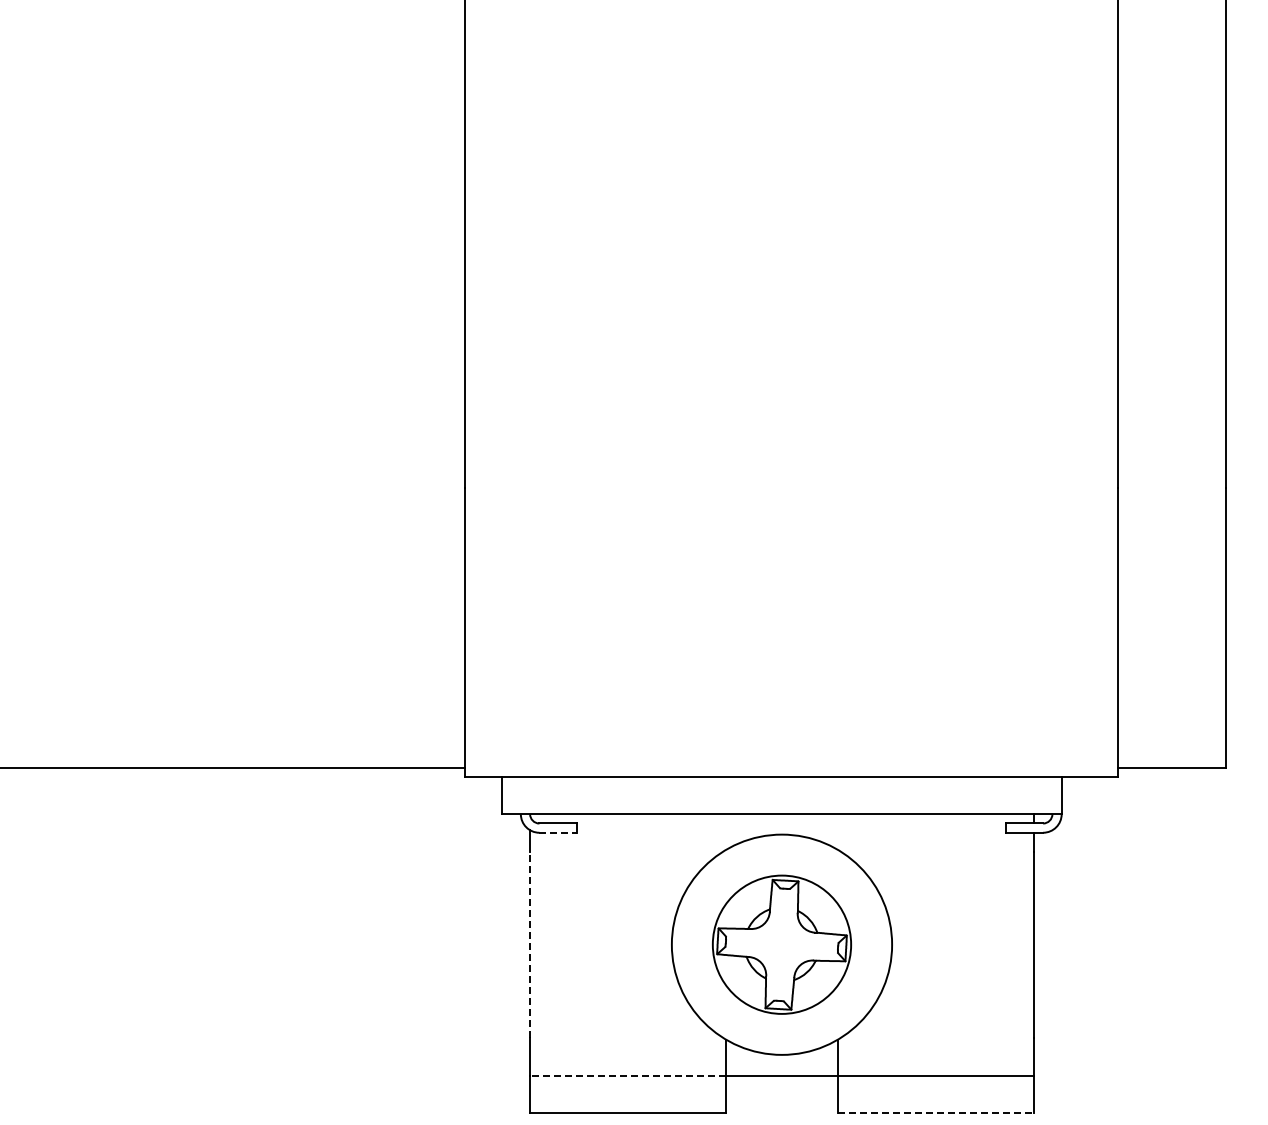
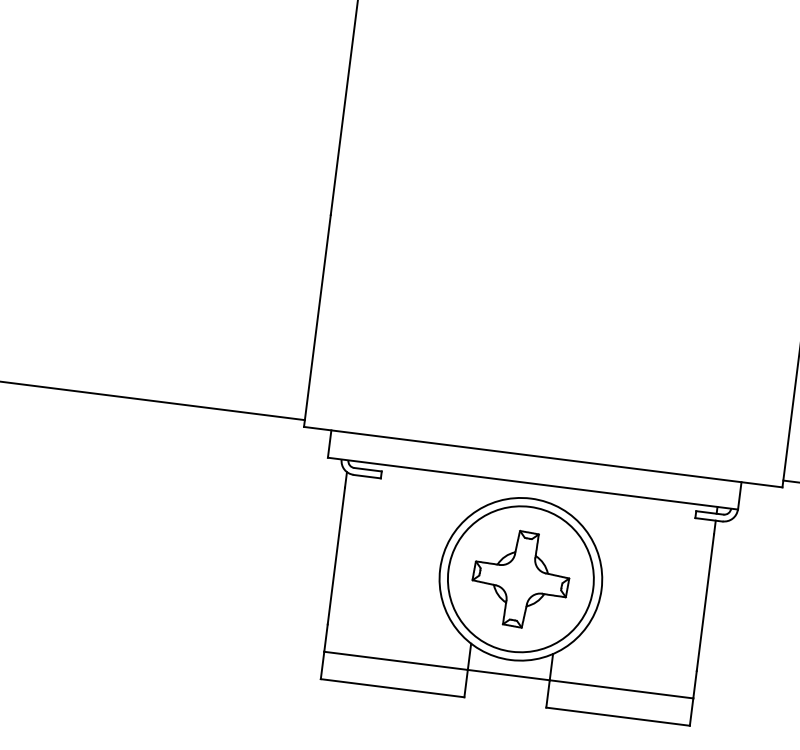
line: (558, 832) -> (367, 476), dashed -> solid
line: (530, 944) -> (336, 555), dashed -> solid
circle: (781, 944) -> (520, 579), size x1.43
line: (628, 1075) -> (396, 660), dashed -> solid
line: (935, 1112) -> (617, 716), dashed -> solid

